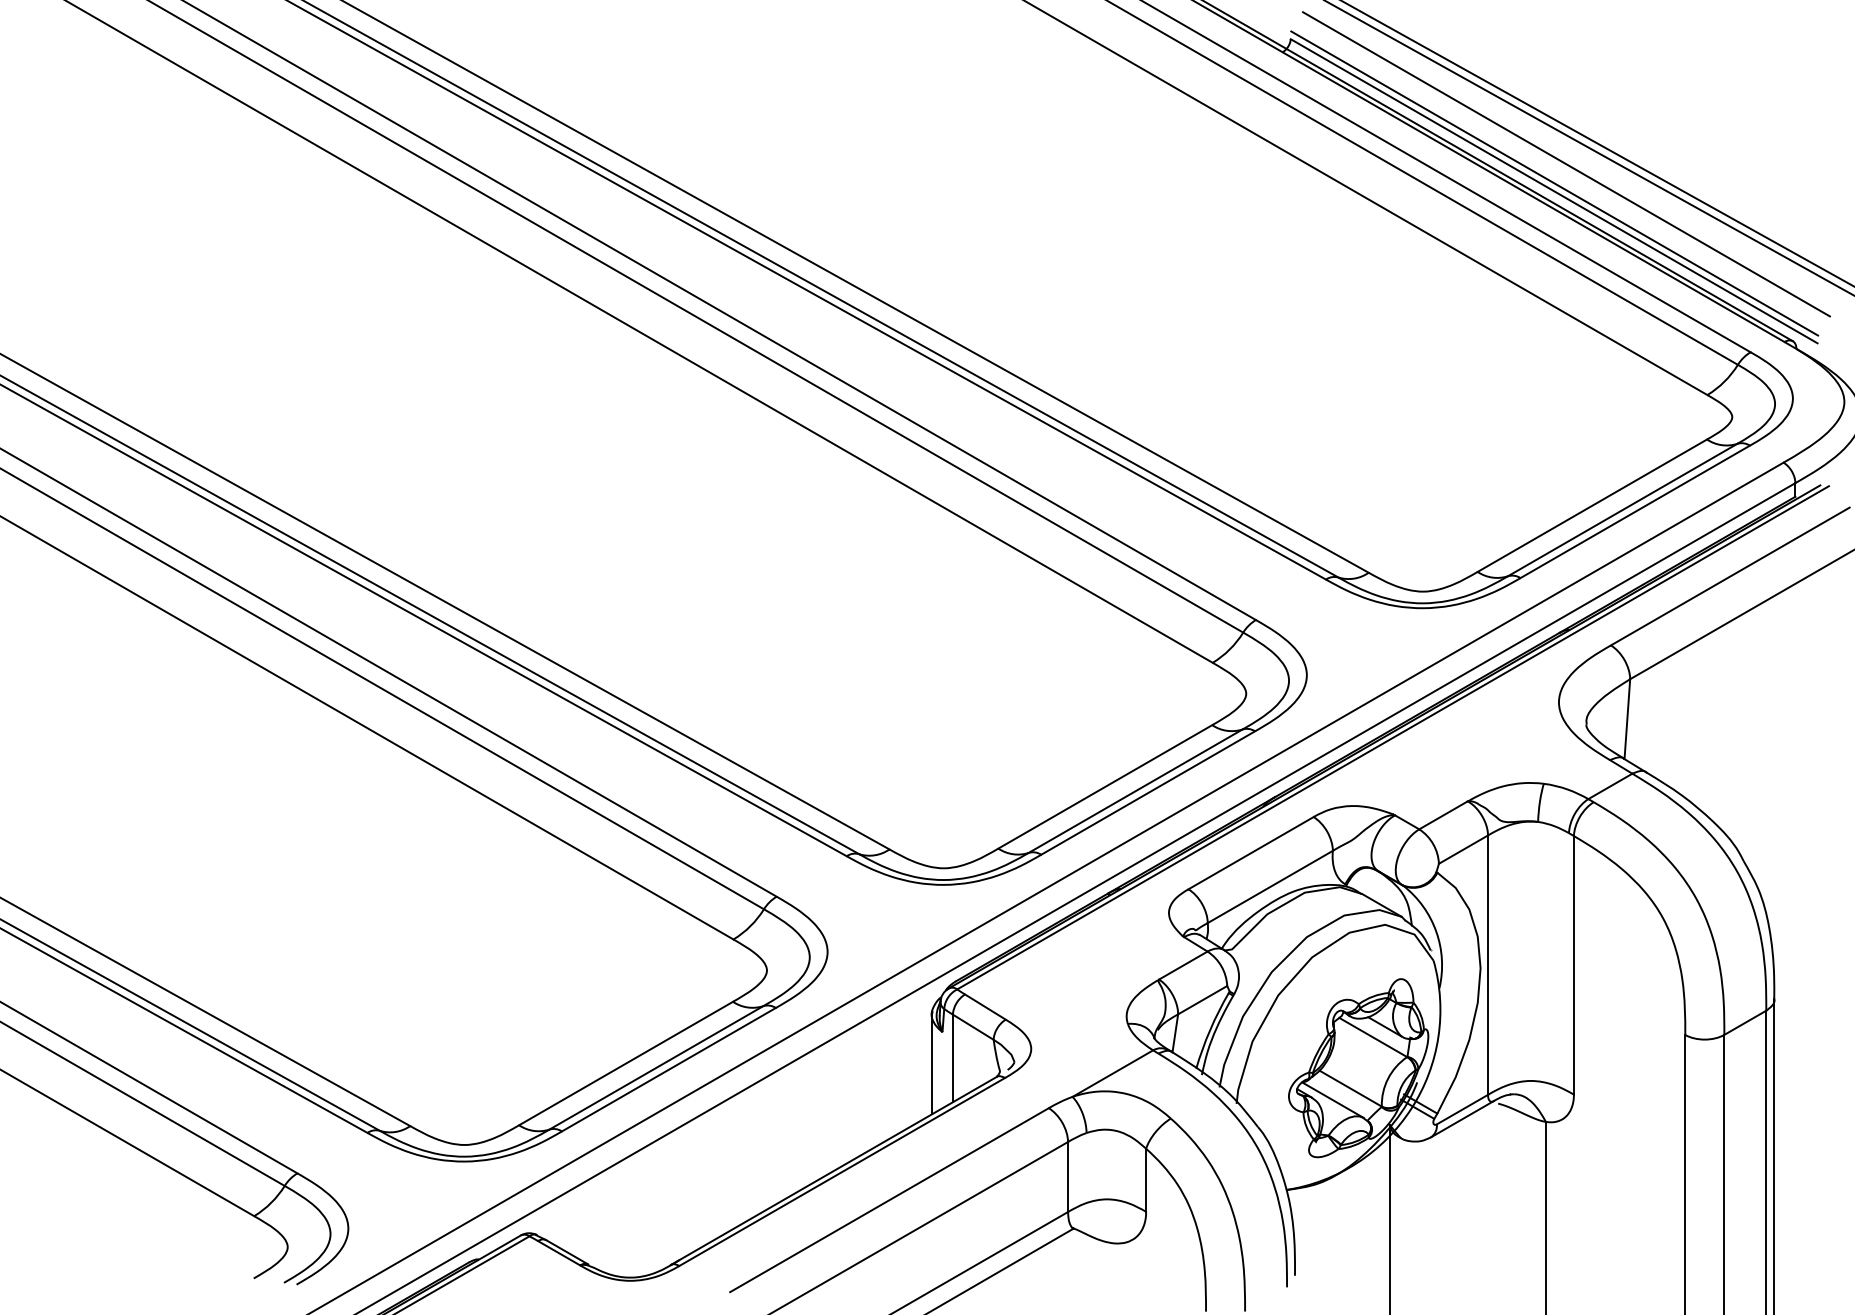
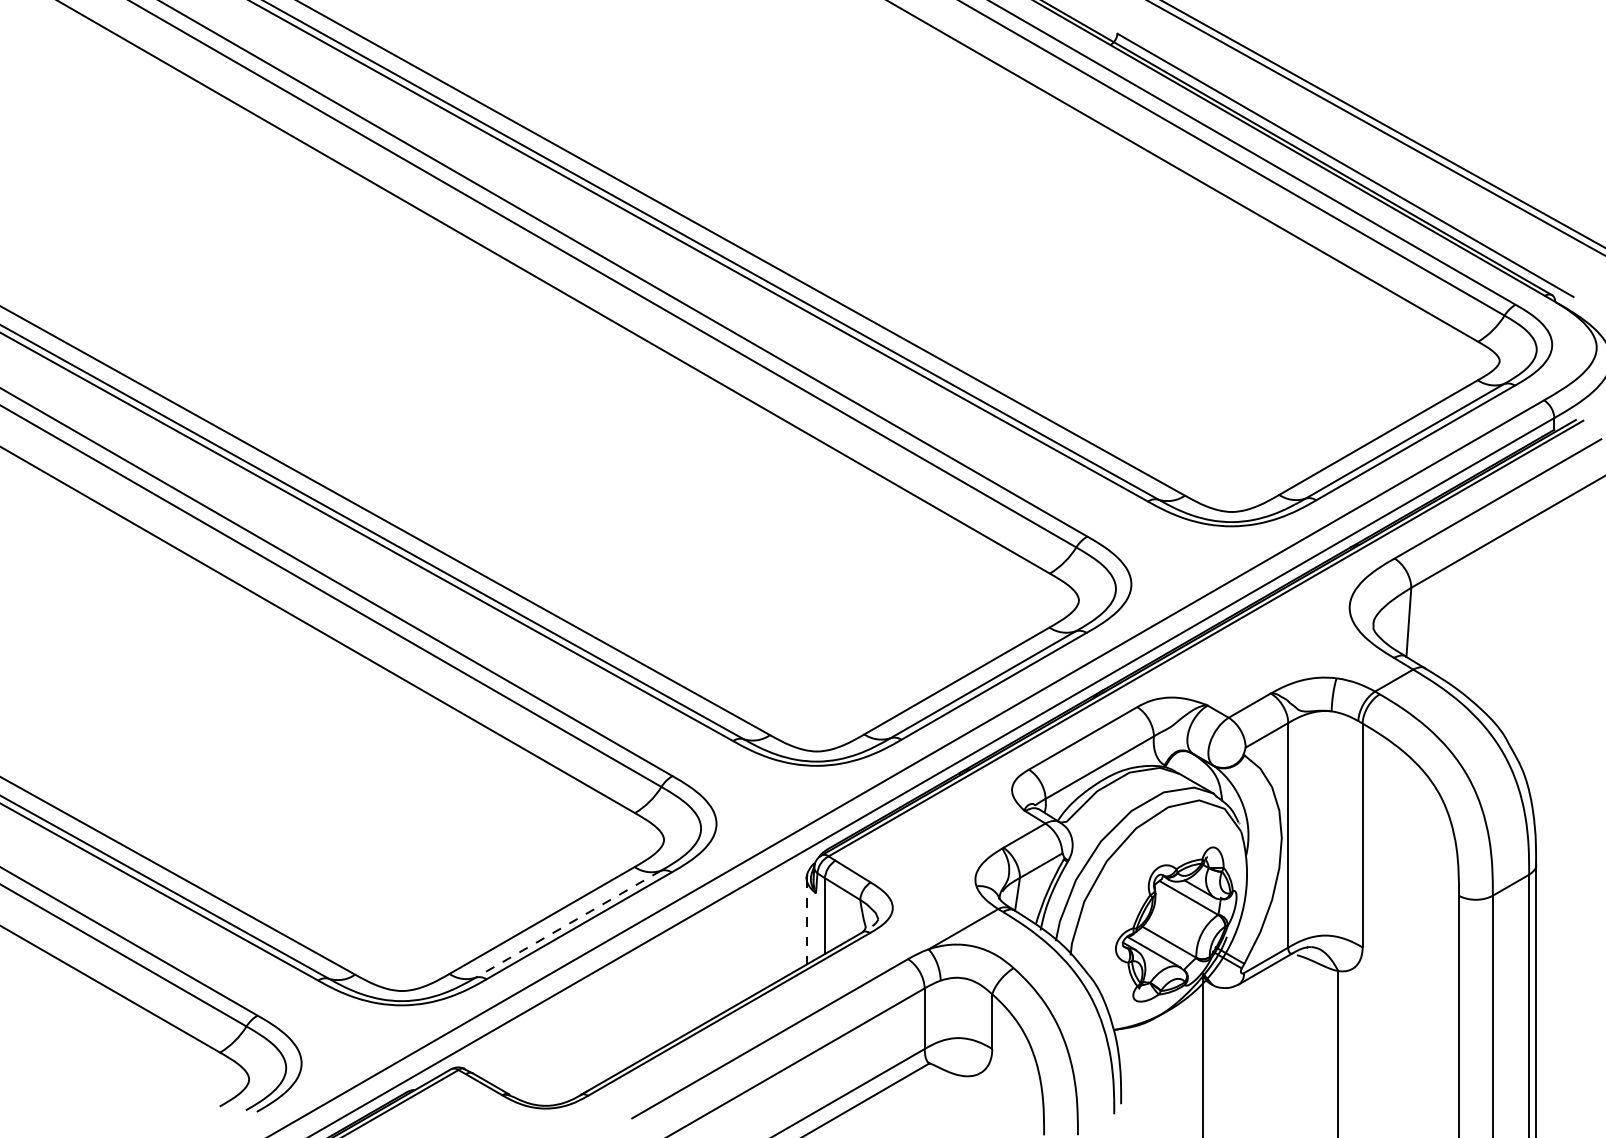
line: (1566, 164) -> (1356, 142), removed
line: (1554, 183) -> (1345, 158), removed
line: (931, 1065) -> (806, 922), solid -> dashed
line: (655, 1068) -> (567, 924), solid -> dashed

